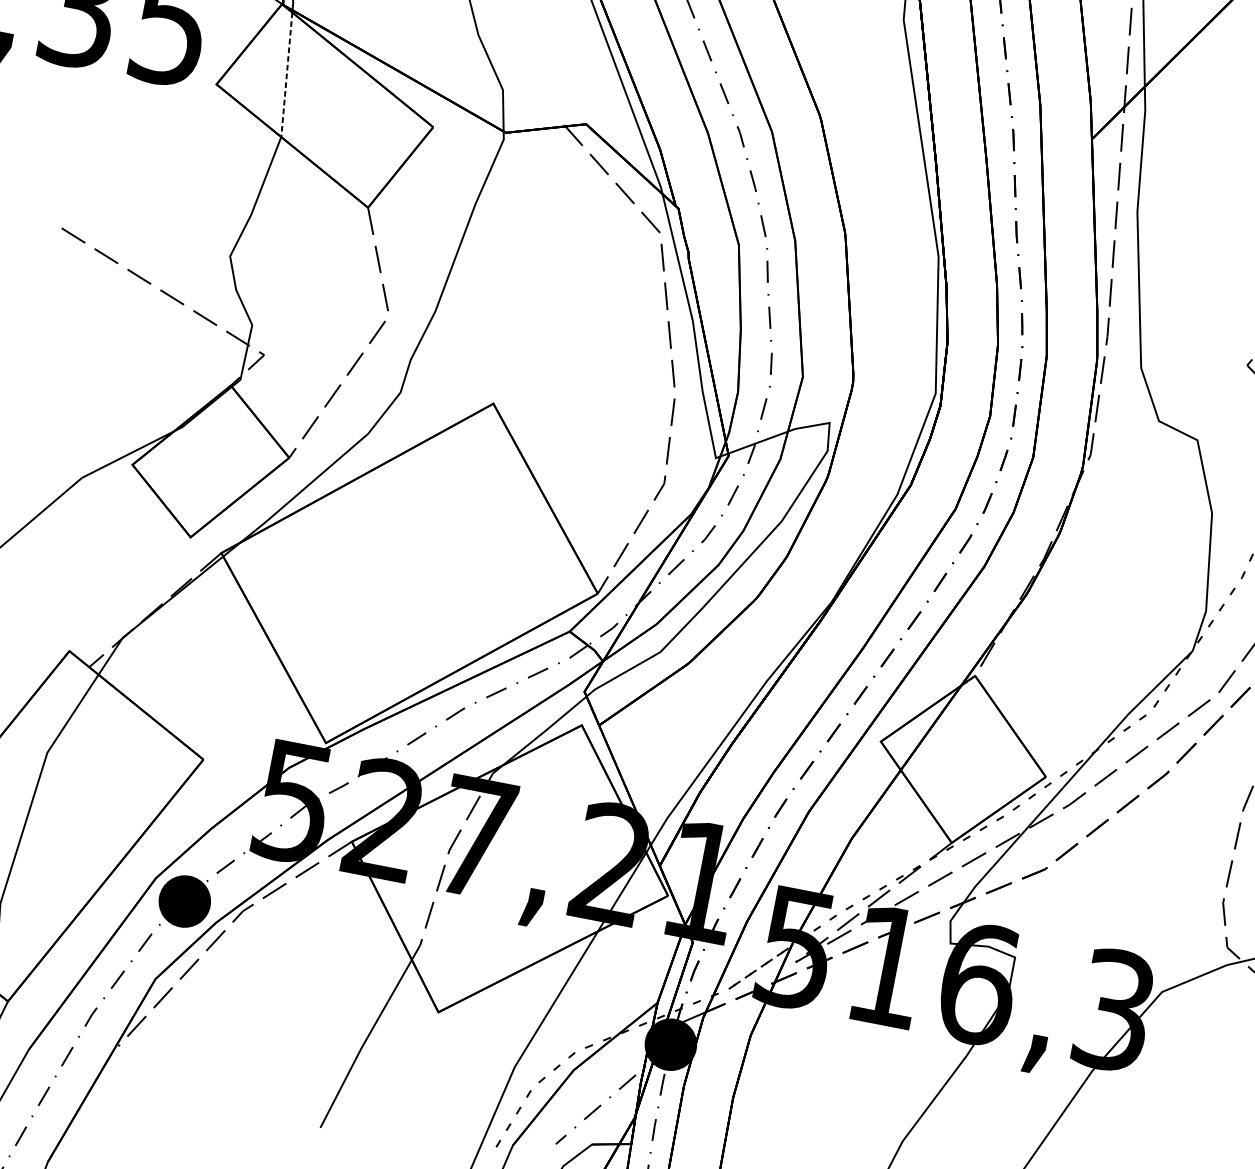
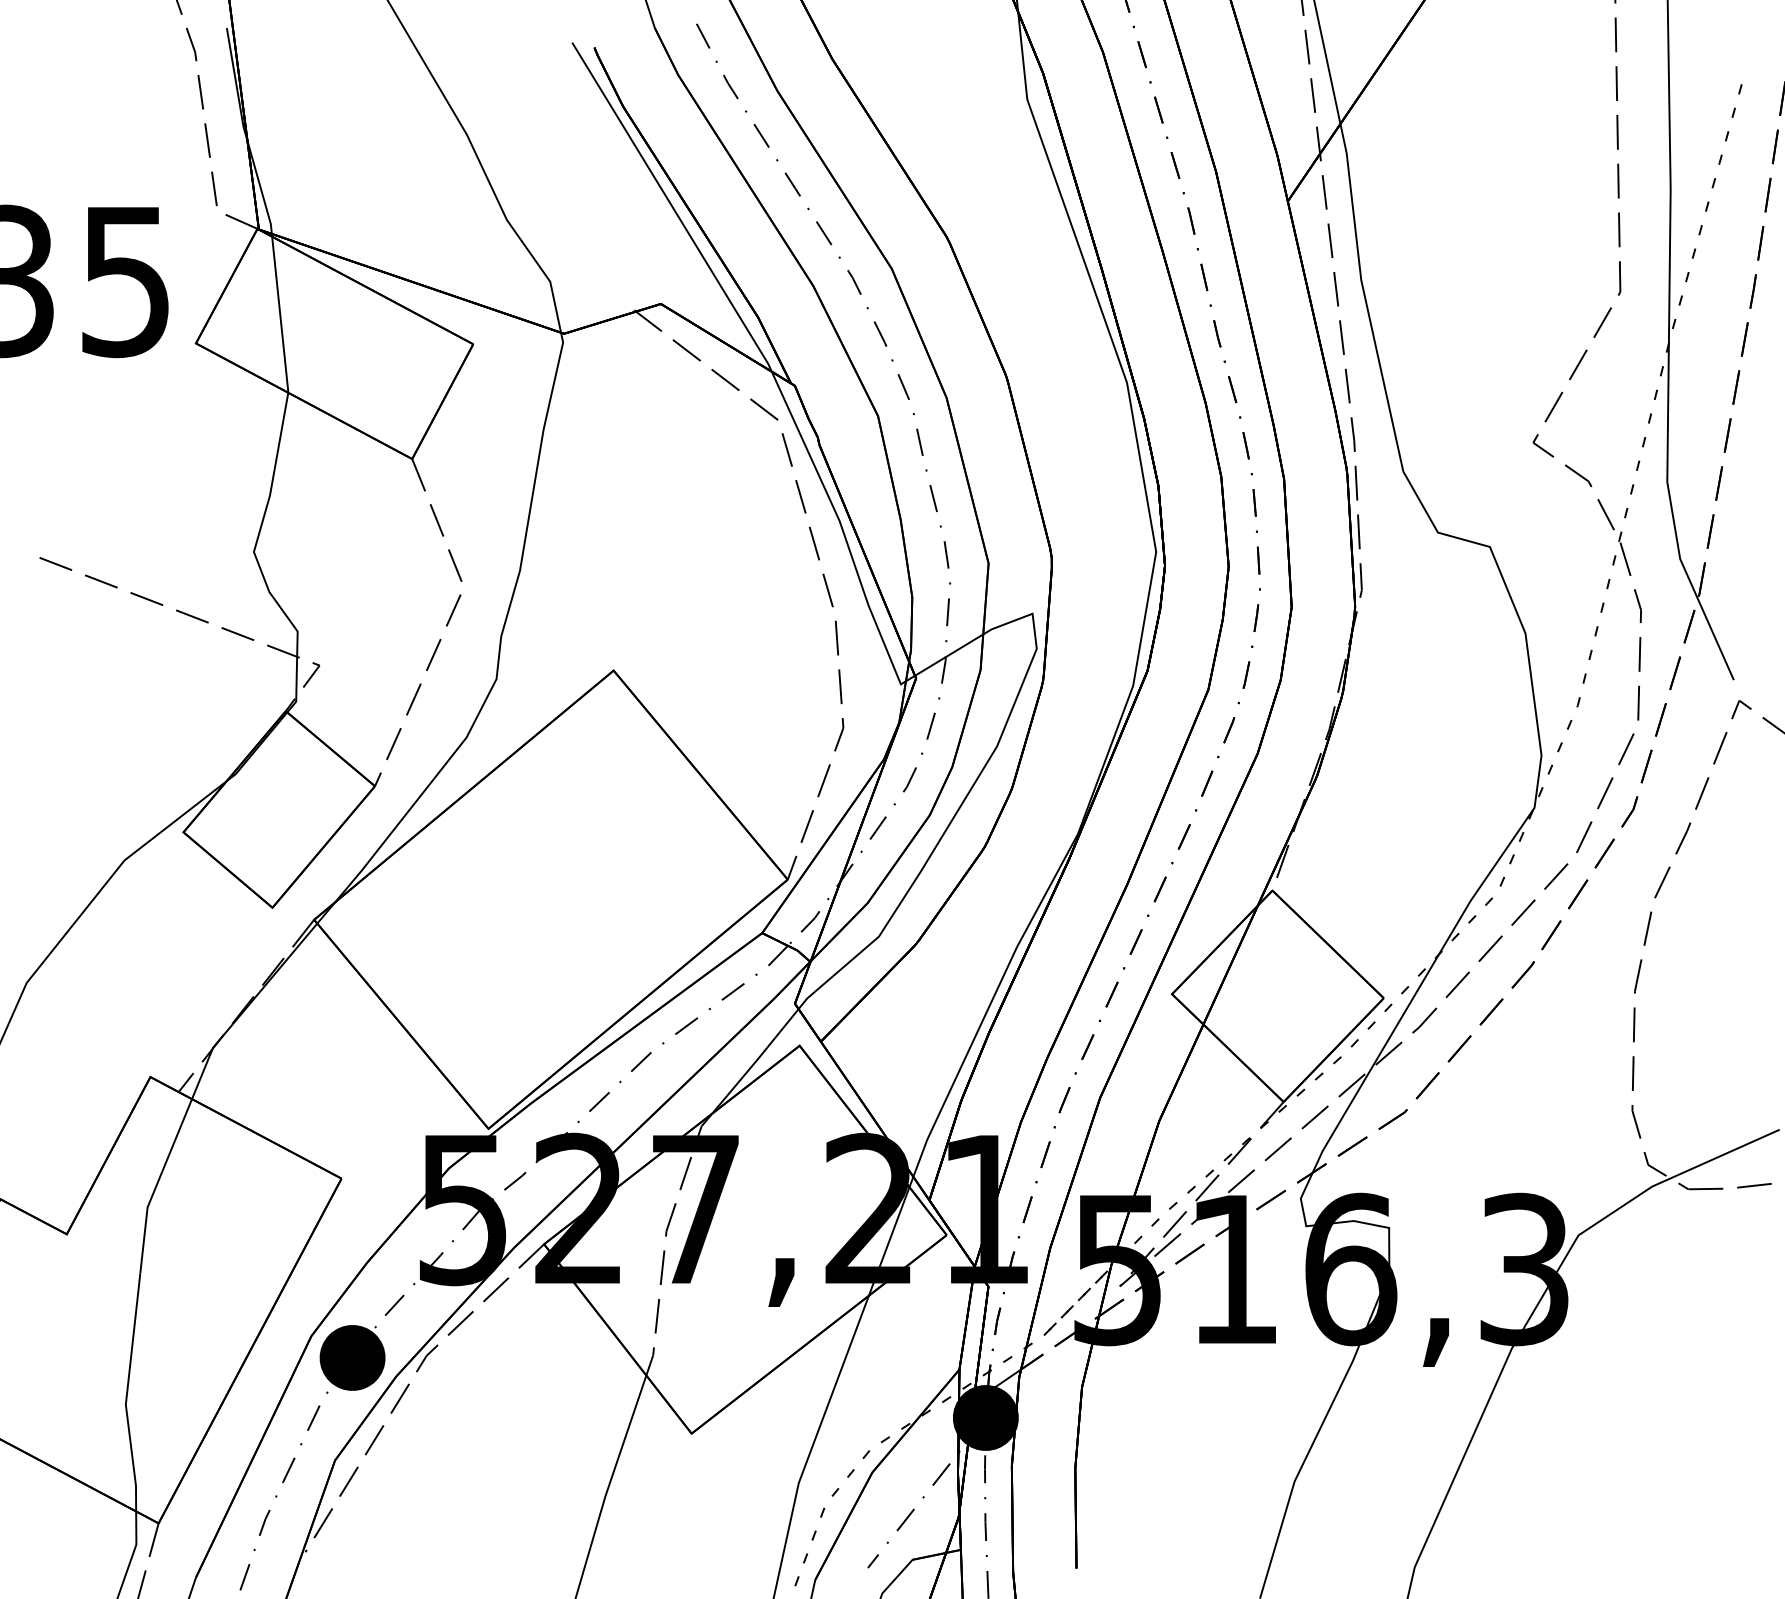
line: (286, 76) -> (280, 316), dashed -> solid

